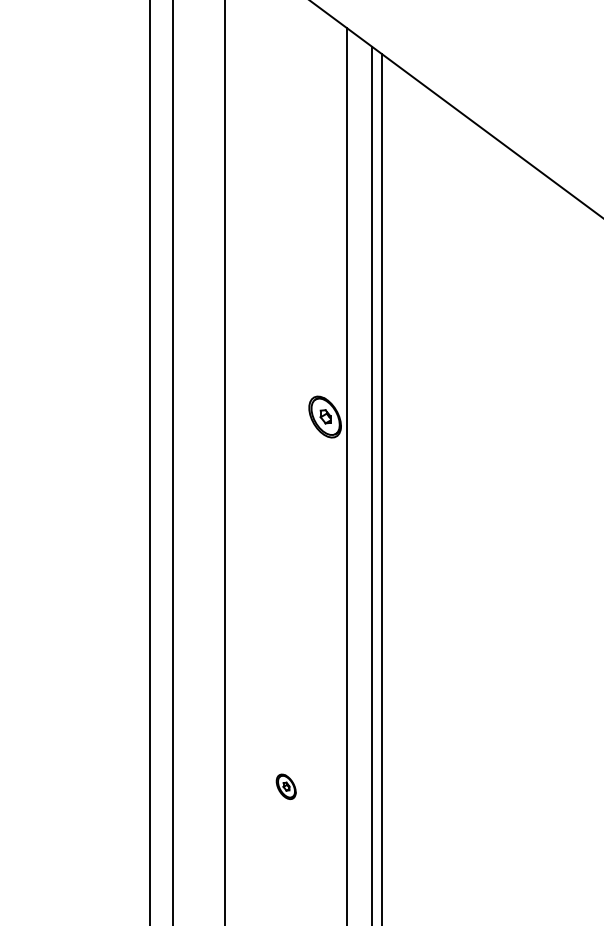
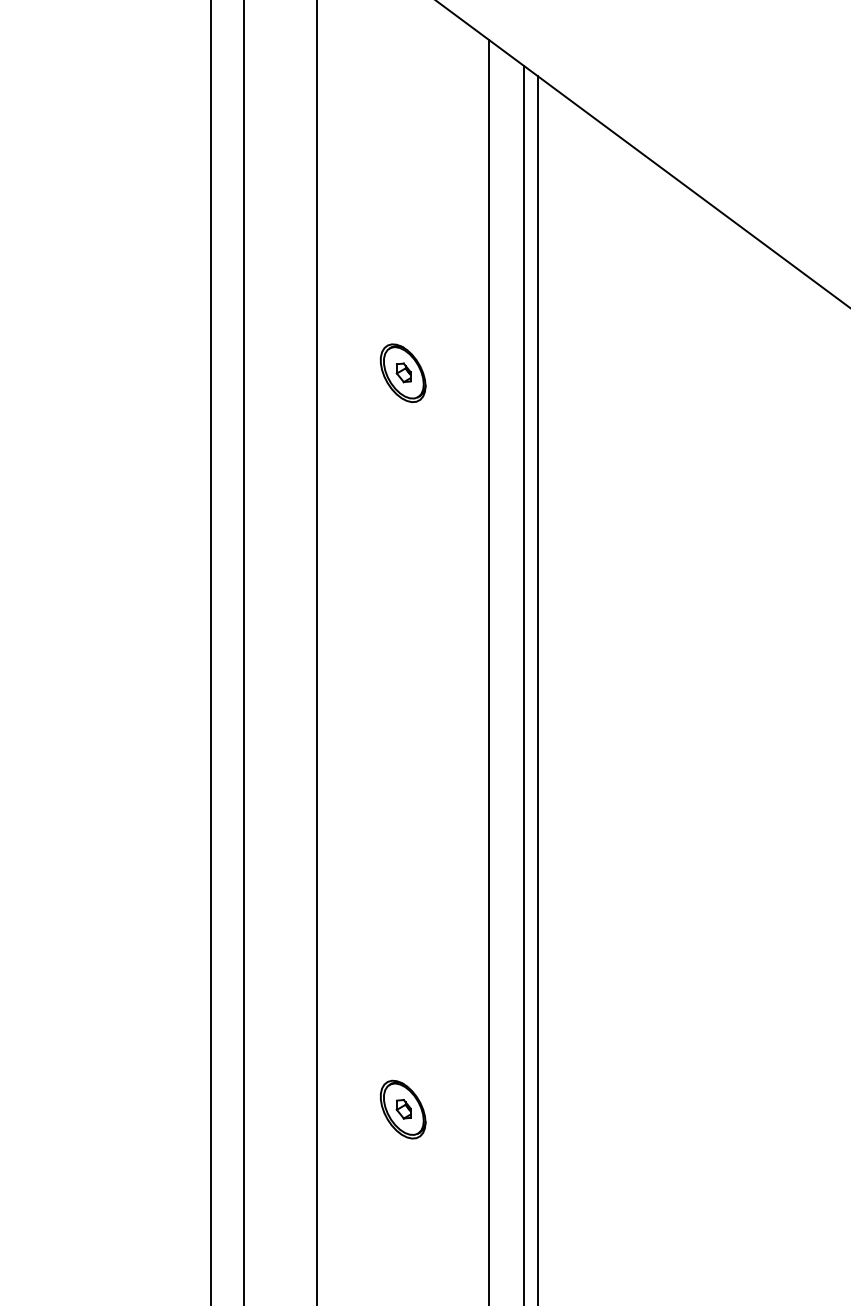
part: (325, 416) -> (403, 372), moved
part: (286, 786) -> (403, 1109), size x1.67

